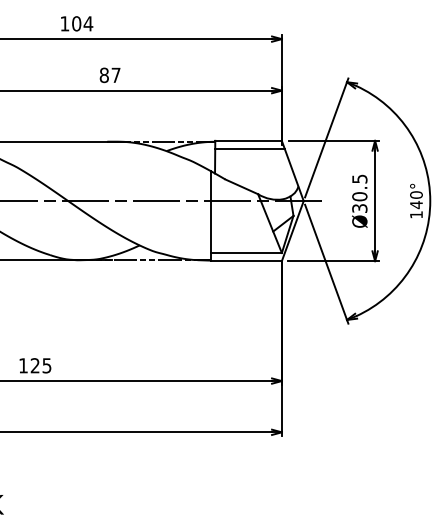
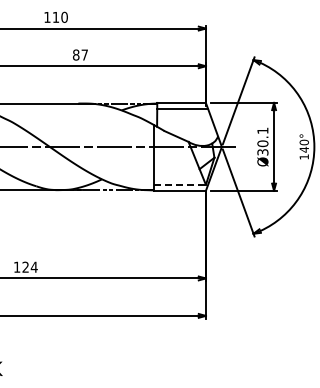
text: (82, 22) -> (60, 16), 104 -> 110
text: (359, 178) -> (262, 130), Ø30.5 -> Ø30.1
line: (247, 252) -> (180, 184), solid -> dashed
text: (45, 364) -> (33, 266), 125 -> 124

